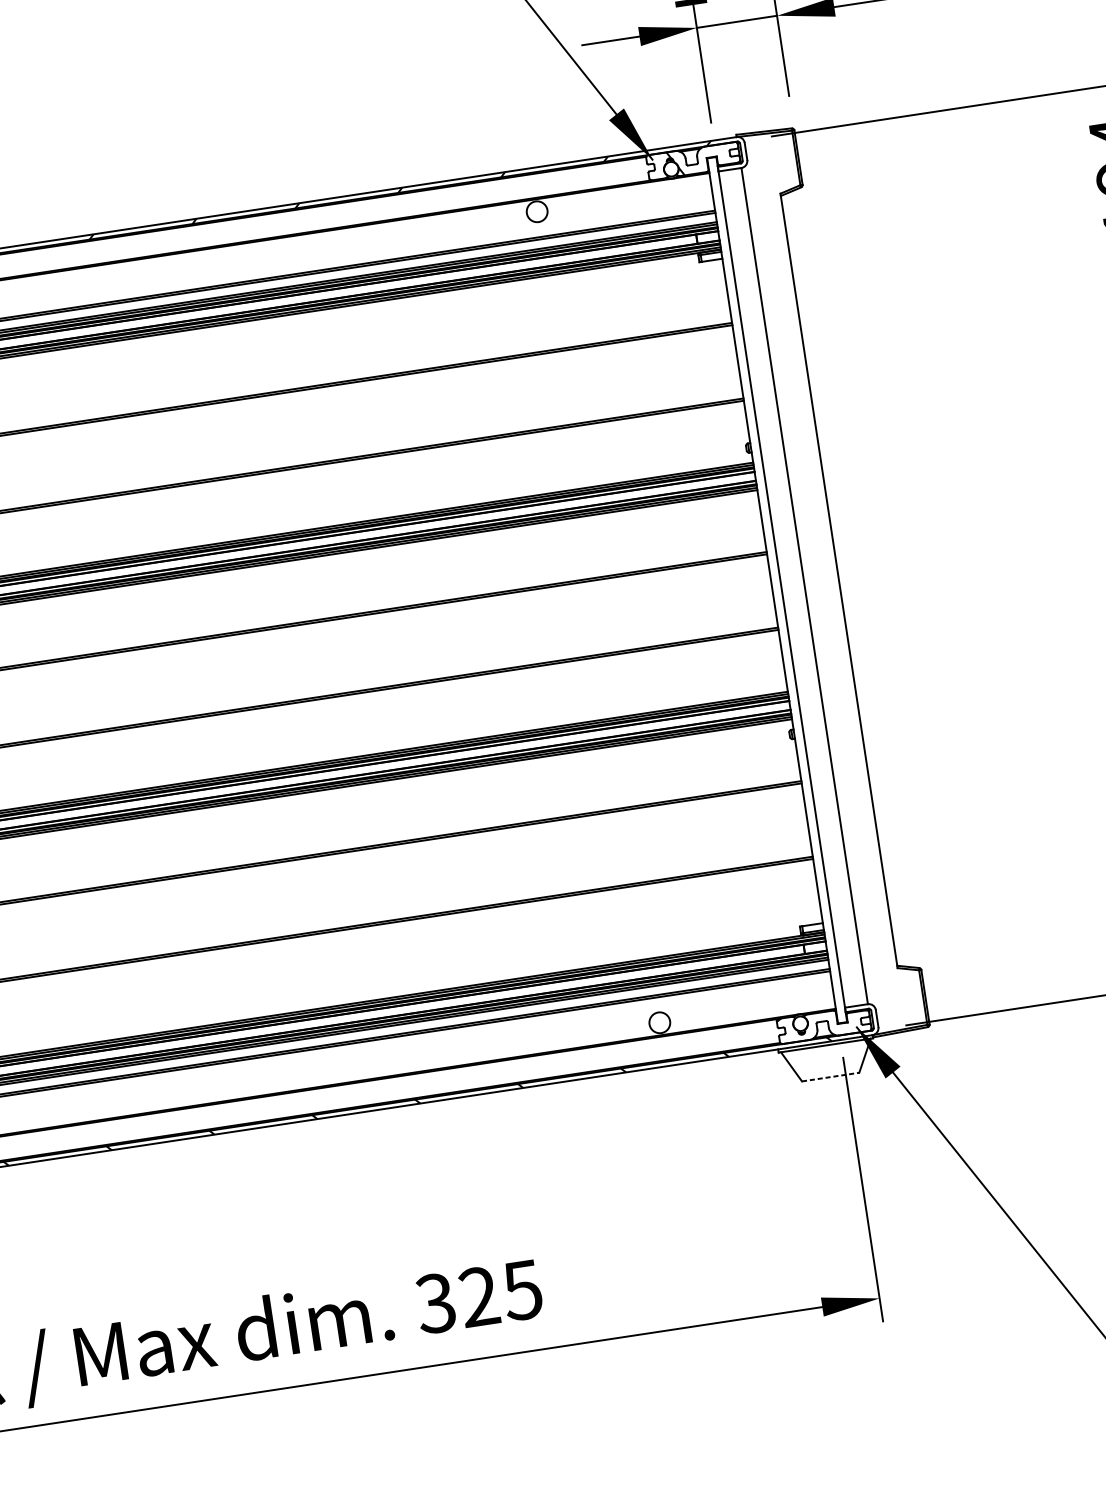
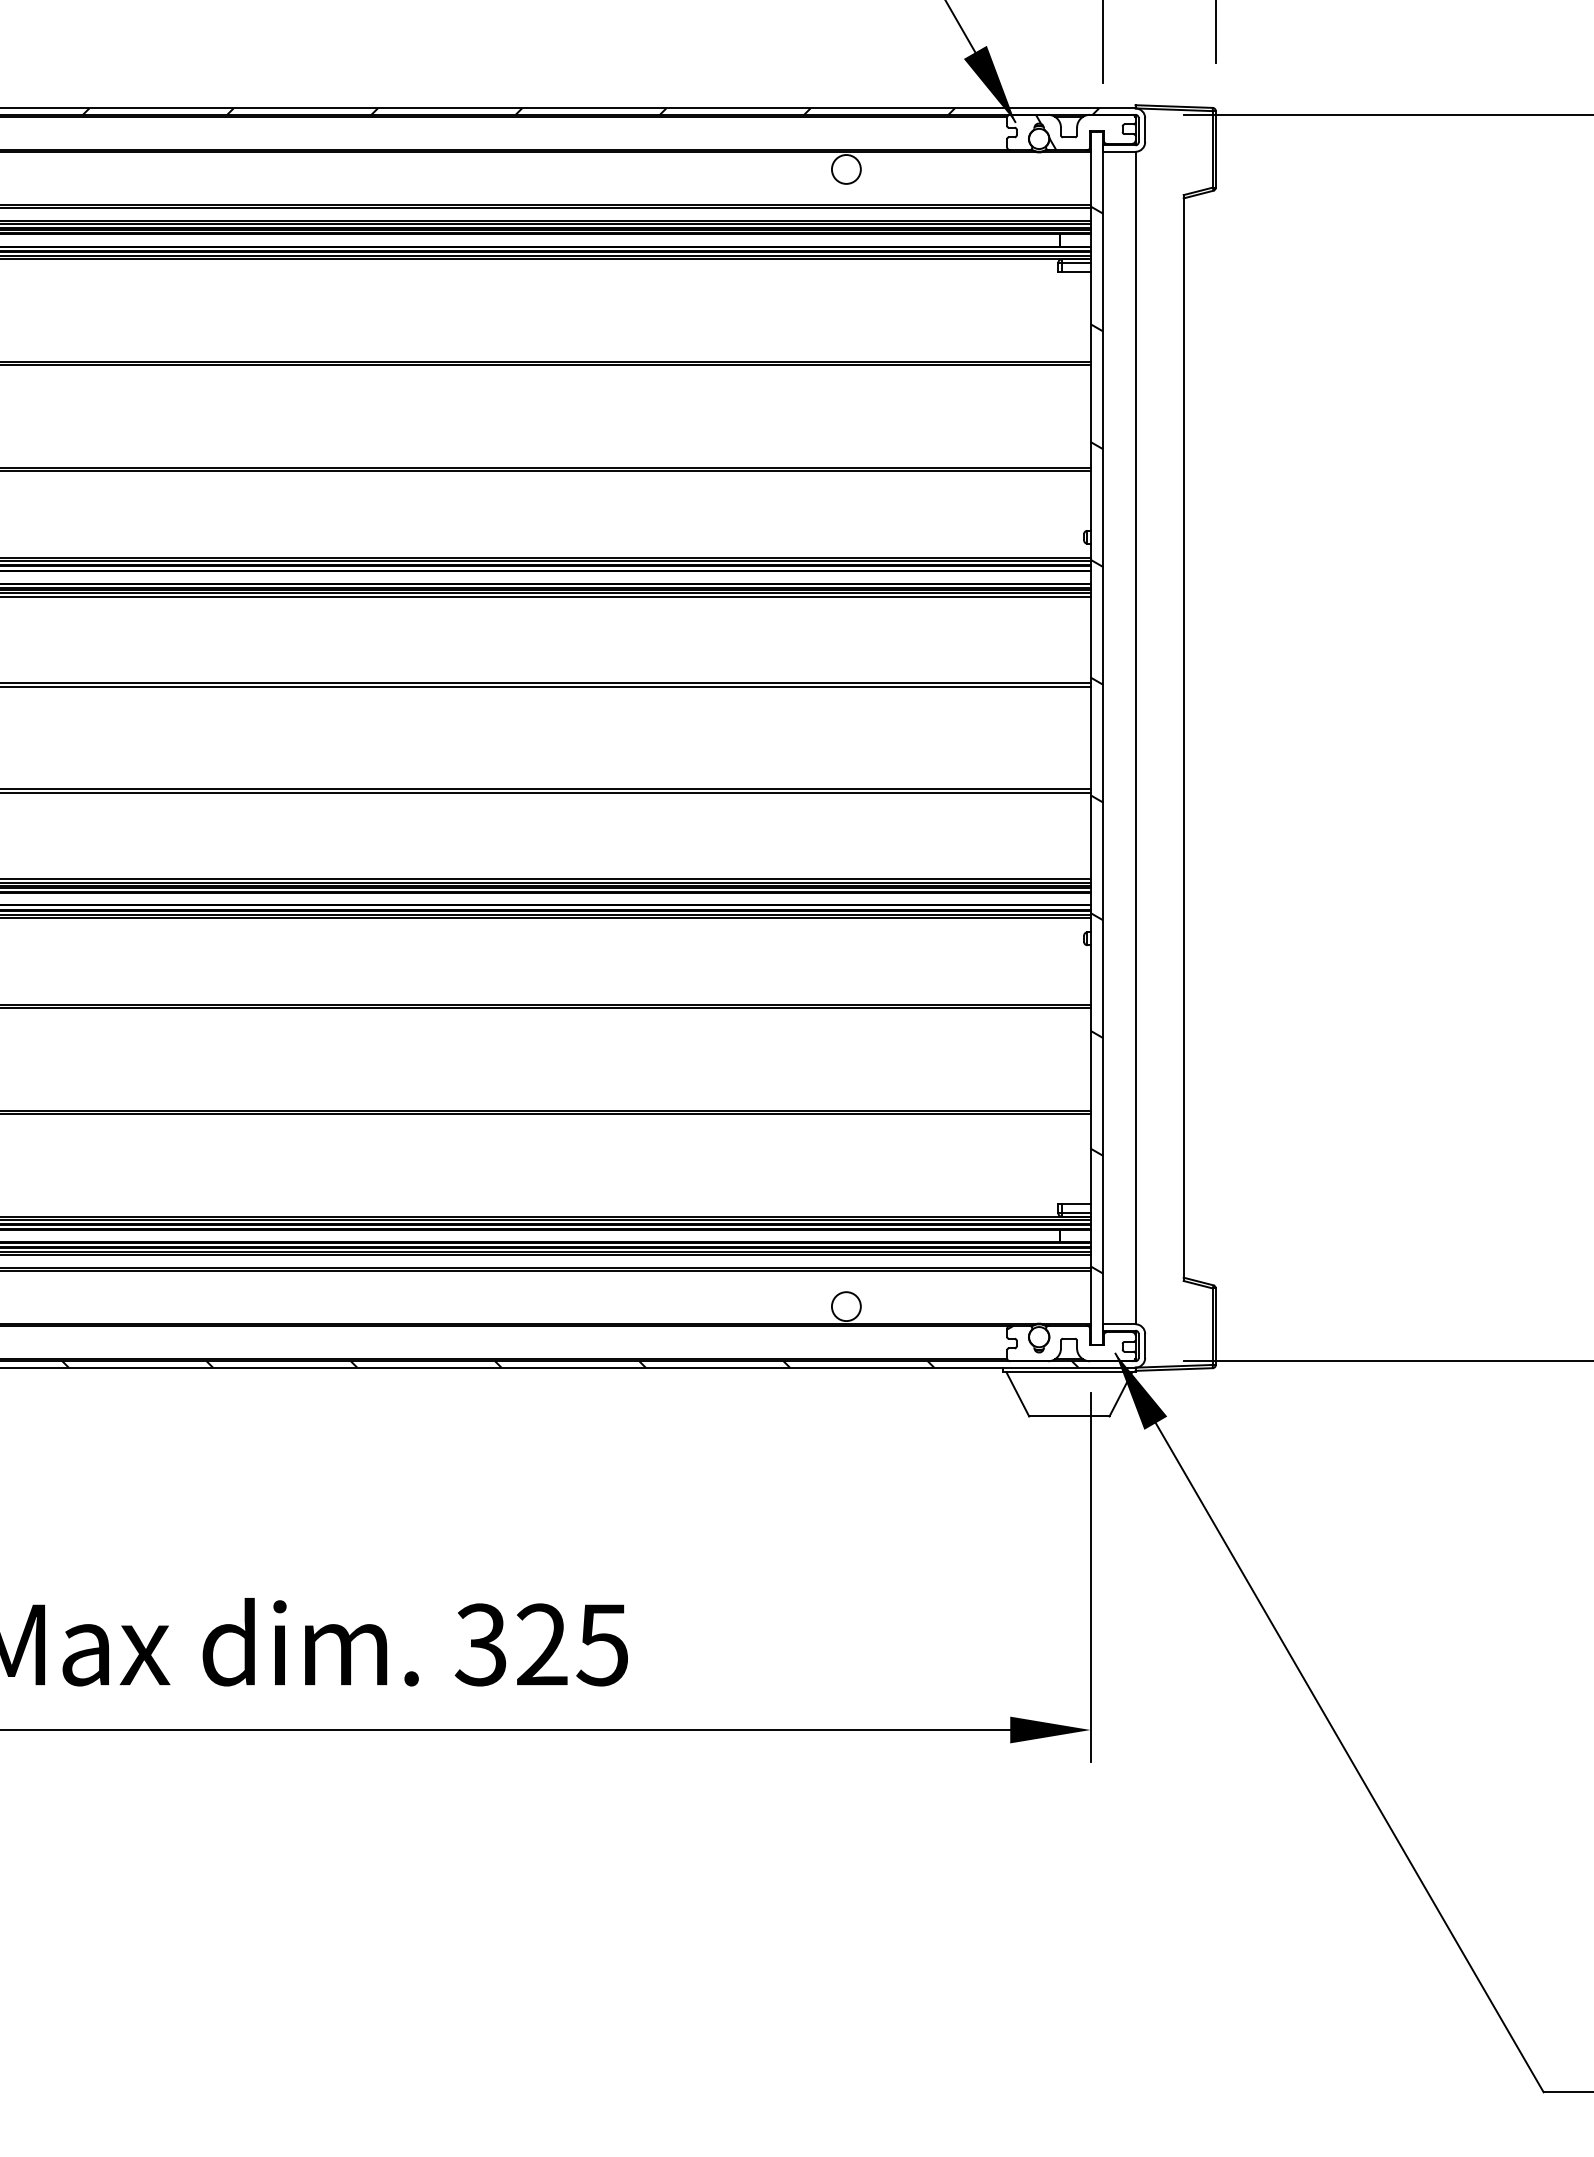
hatch: (777, 591) -> (1096, 739), added
line: (830, 1077) -> (1069, 1416), dashed -> solid

